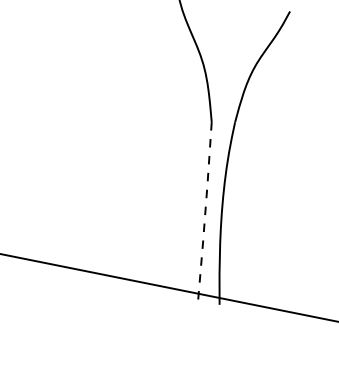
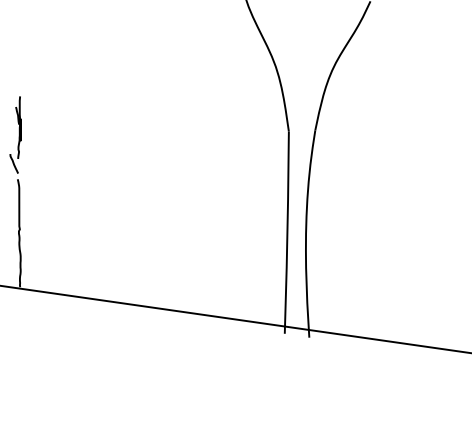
line: (205, 211) -> (287, 233), dashed -> solid

